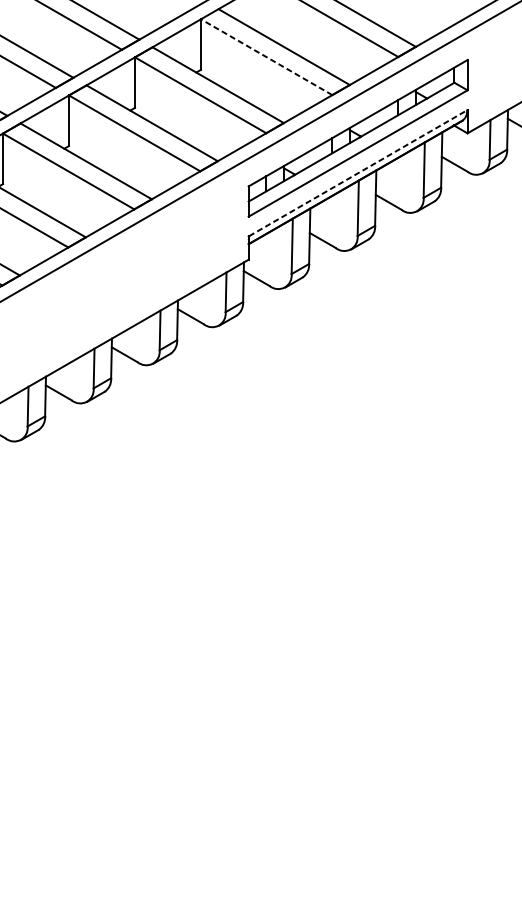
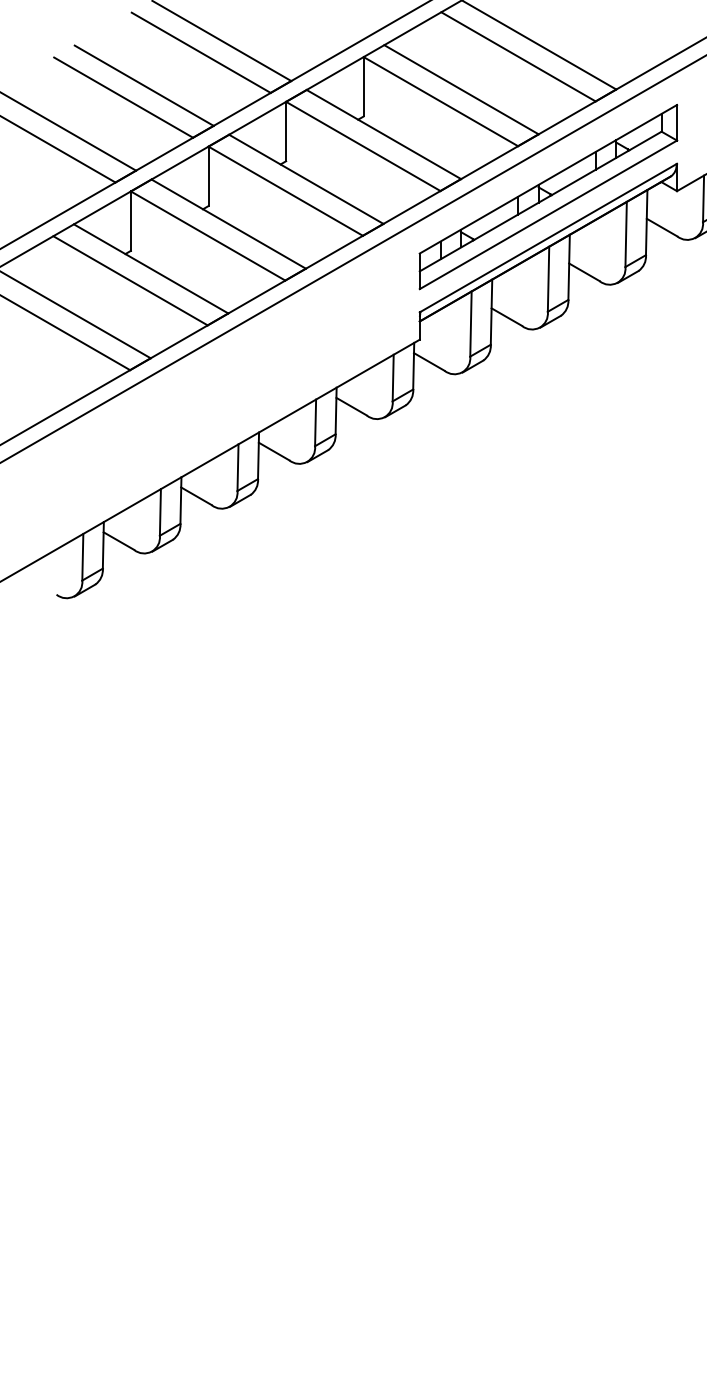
line: (266, 57) -> (440, 101), dashed -> solid
line: (358, 173) -> (548, 238), dashed -> solid

